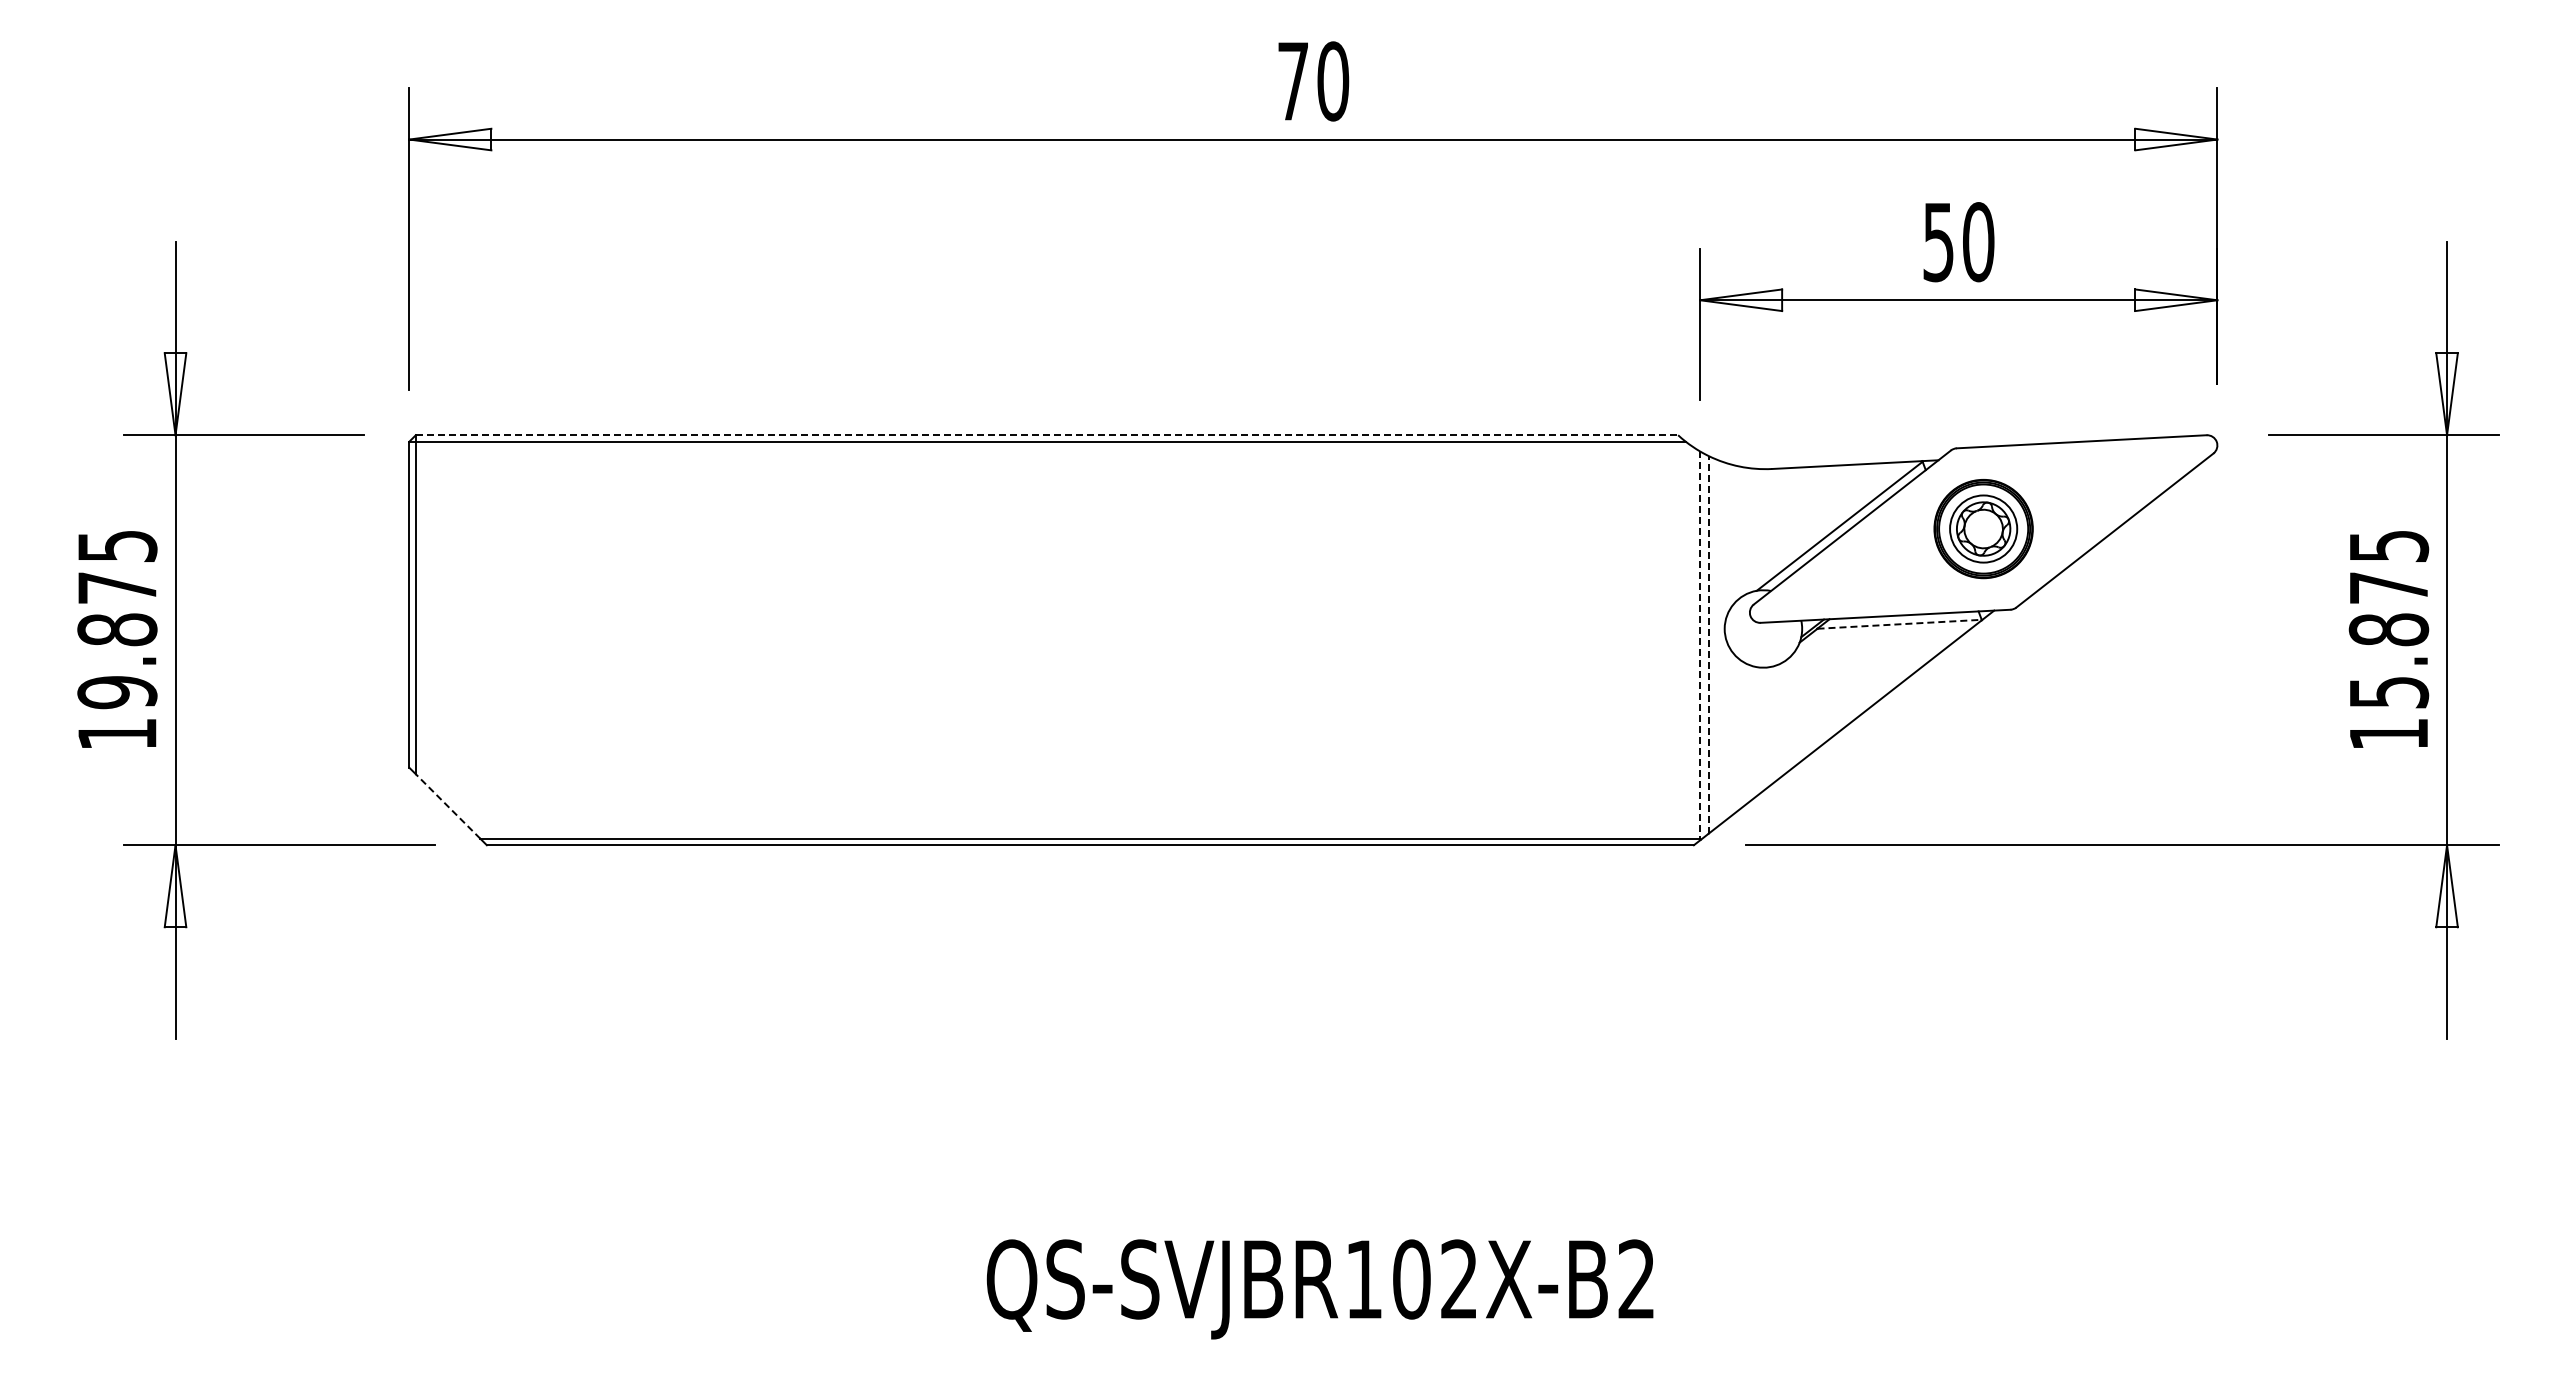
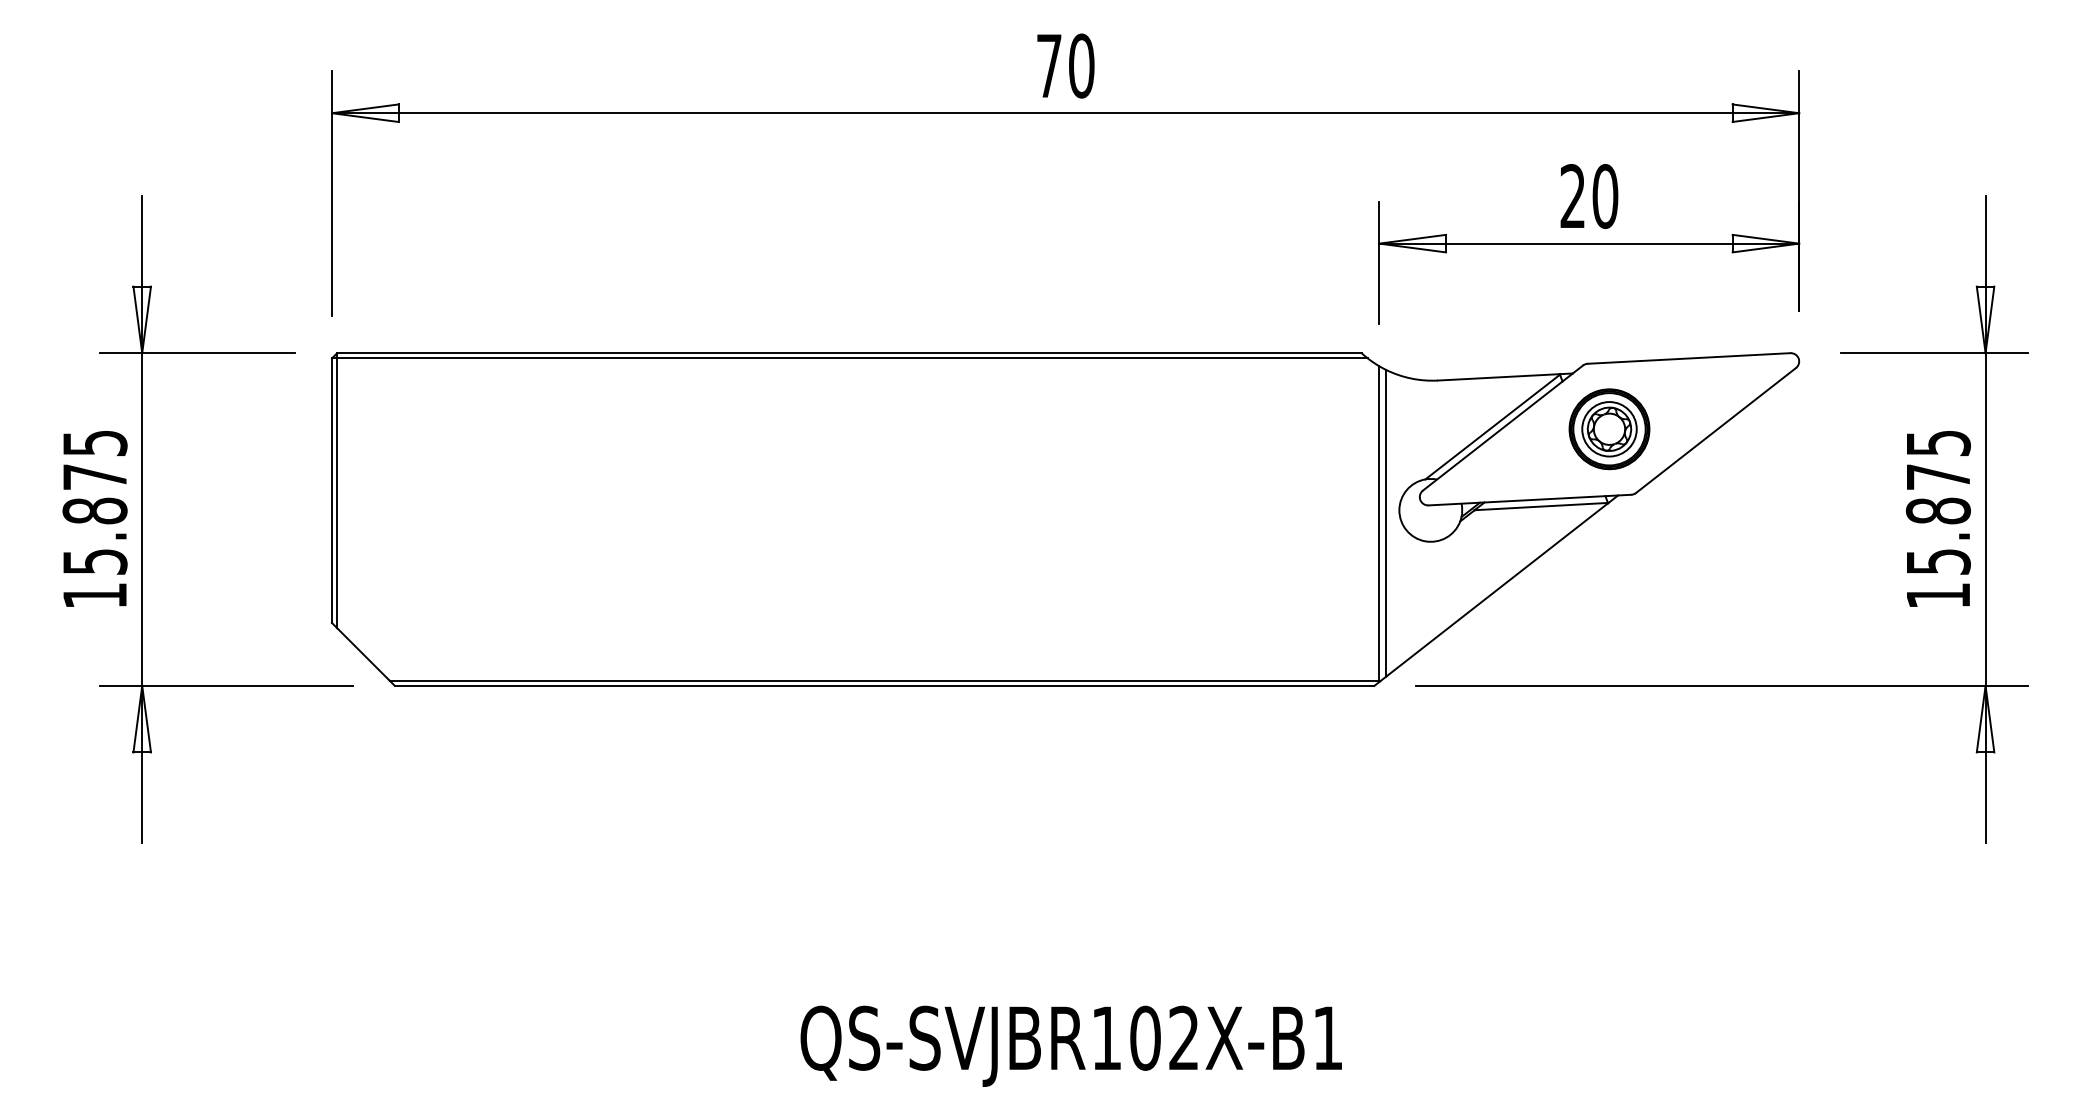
text: (1938, 242) -> (1572, 196), 50 -> 20
line: (1047, 435) -> (849, 353), dashed -> solid
line: (1900, 624) -> (1542, 506), dashed -> solid
line: (1708, 644) -> (1386, 522), dashed -> solid
line: (1700, 645) -> (1379, 523), dashed -> solid
text: (117, 692) -> (95, 561), 19.875 -> 15.875
line: (448, 806) -> (363, 654), dashed -> solid
text: (1635, 1278) -> (1326, 1037), QS-SVJBR102X-B2 -> QS-SVJBR102X-B1

